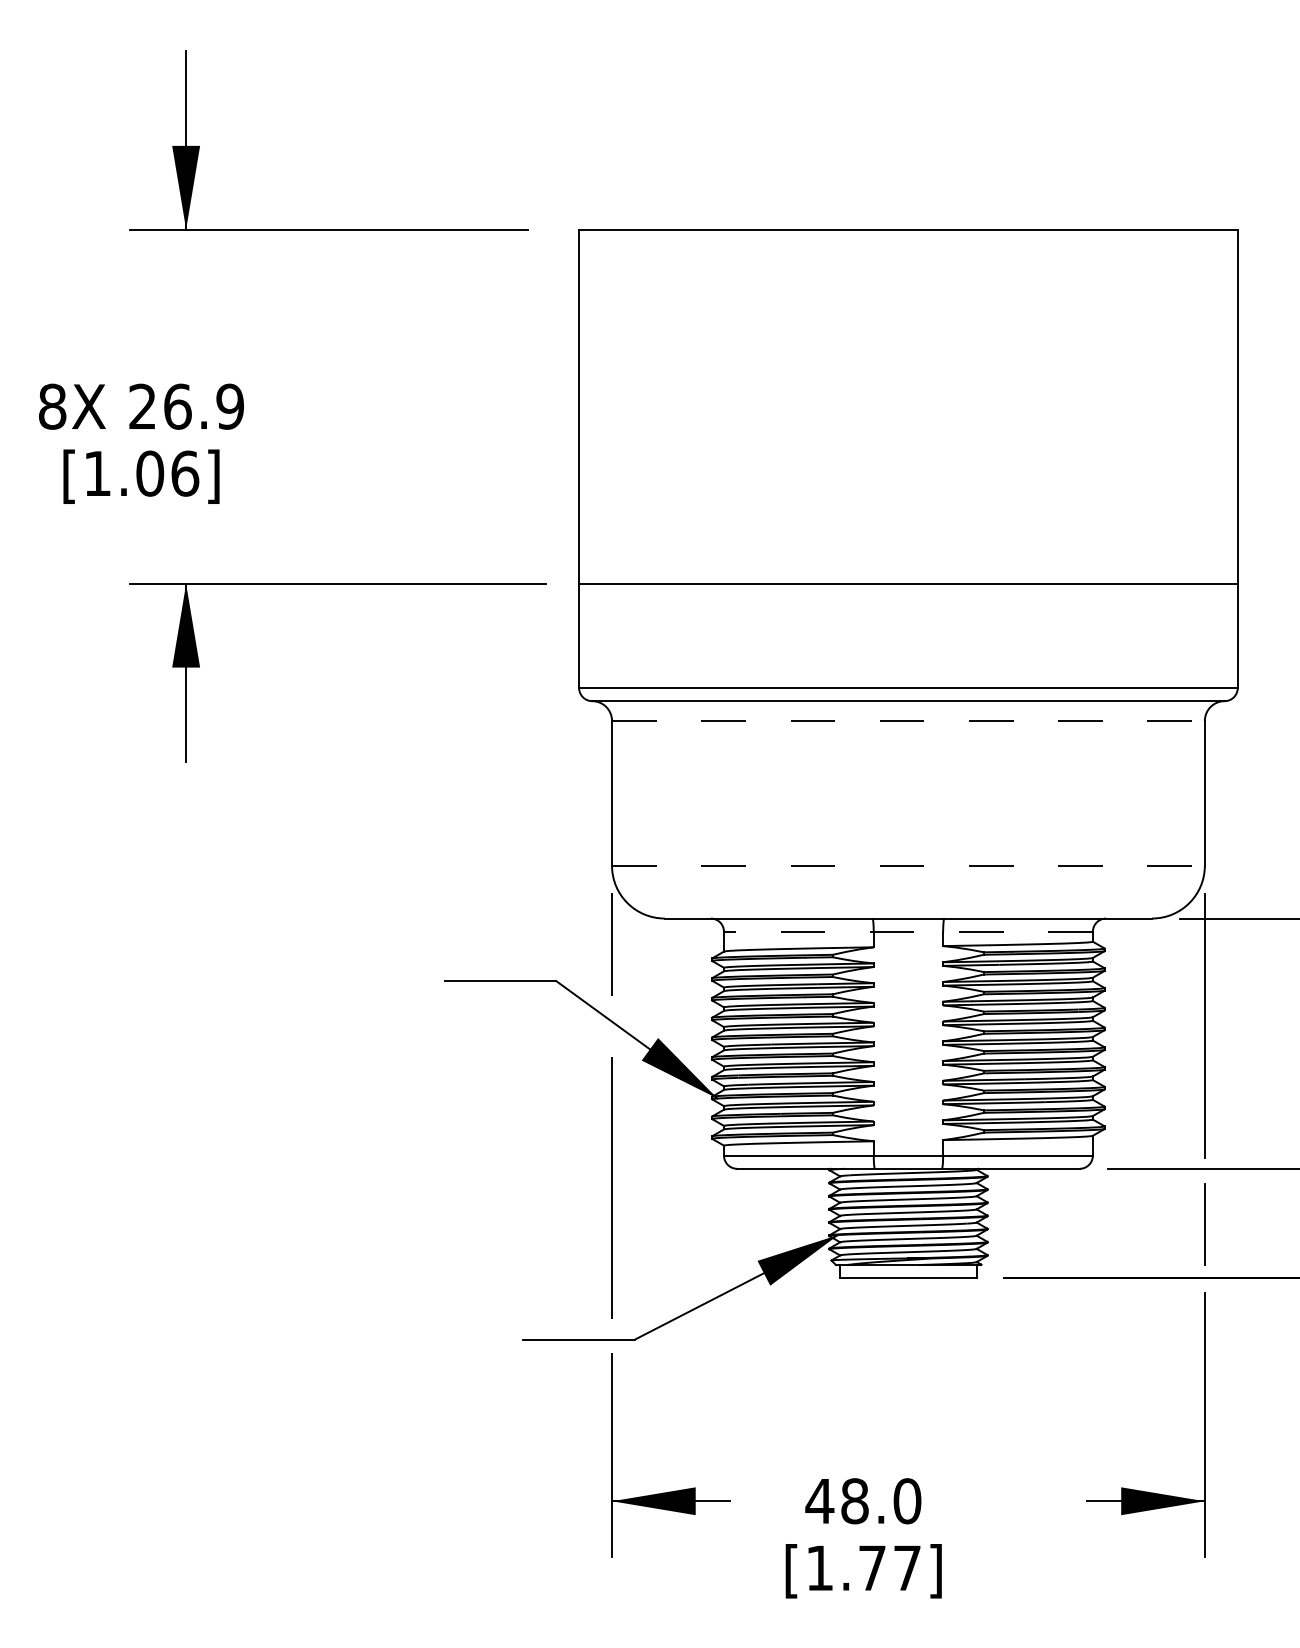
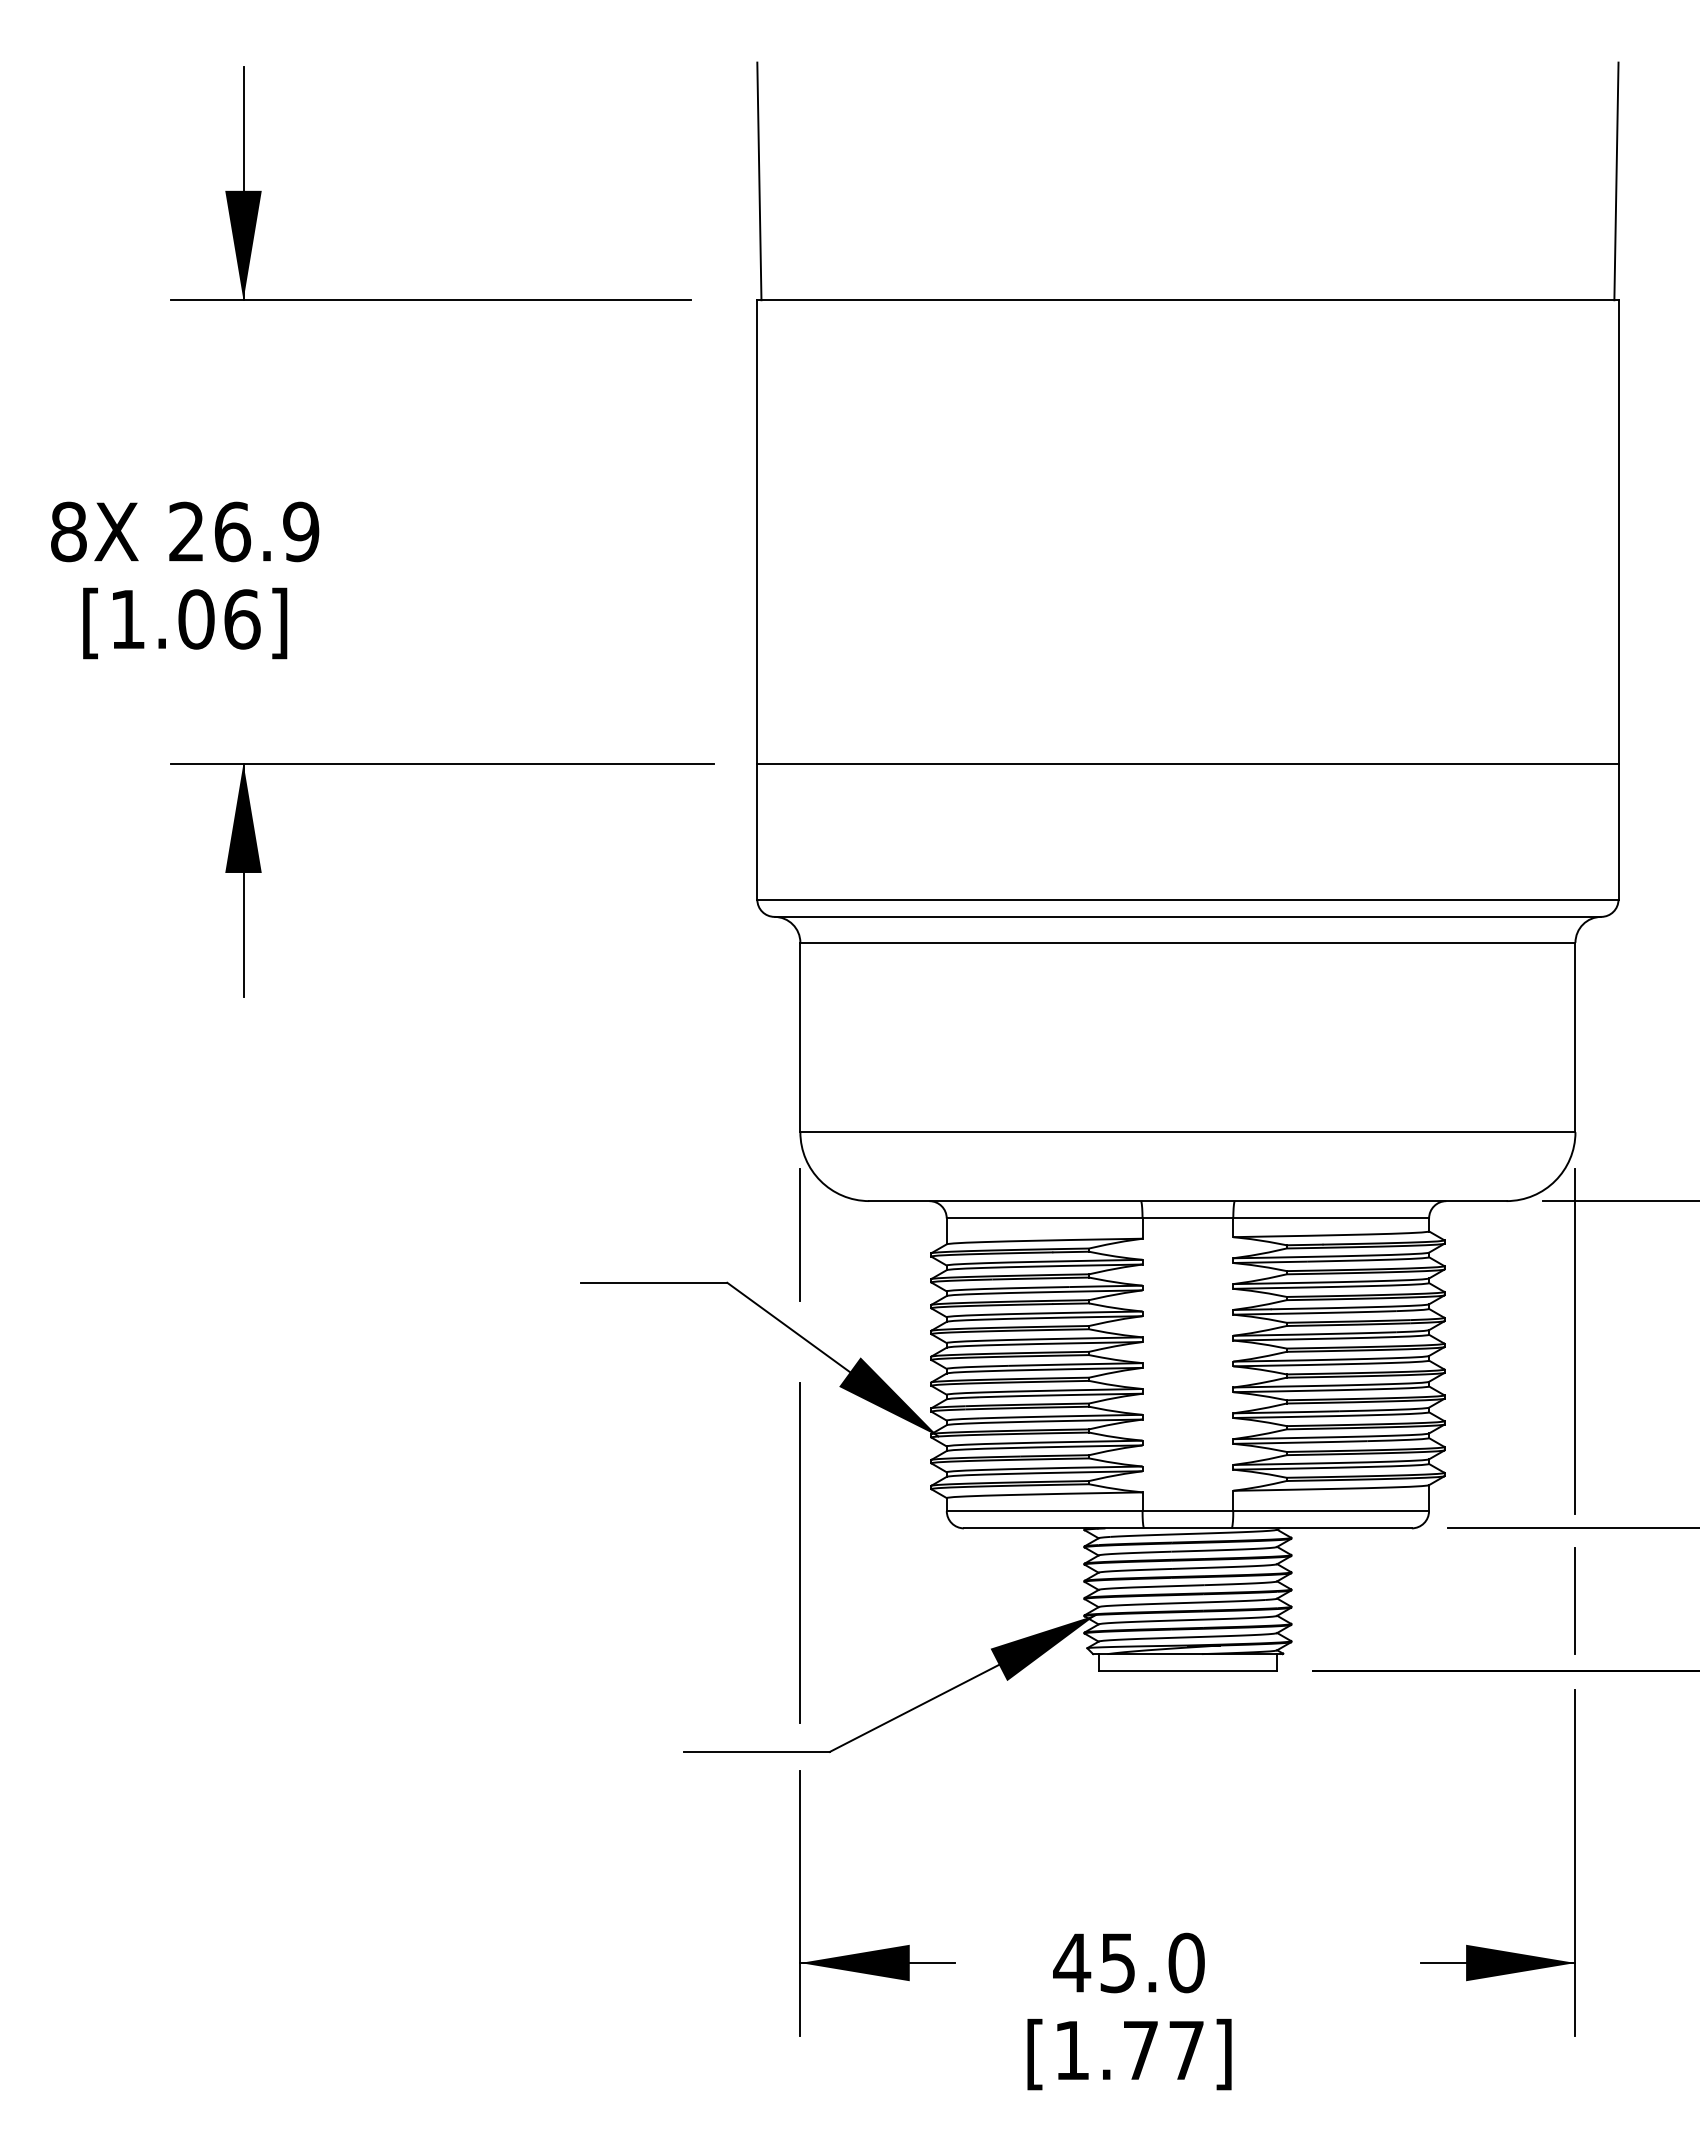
line: (580, 138) -> (759, 181), added
line: (1235, 138) -> (1615, 181), added
line: (908, 720) -> (1187, 942), dashed -> solid
line: (908, 865) -> (1187, 1131), dashed -> solid
line: (907, 931) -> (1186, 1218), dashed -> solid
text: (854, 1501) -> (1117, 1963), 48.0 -> 45.0

